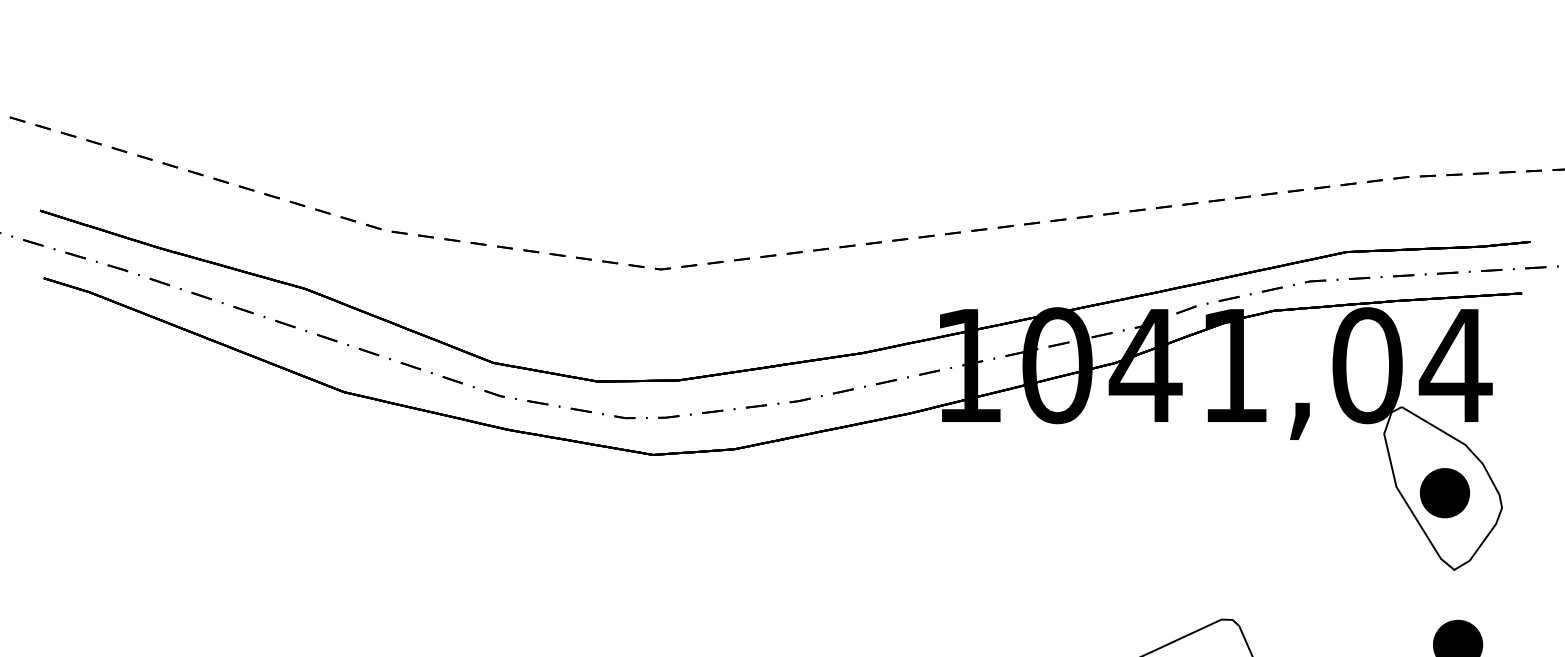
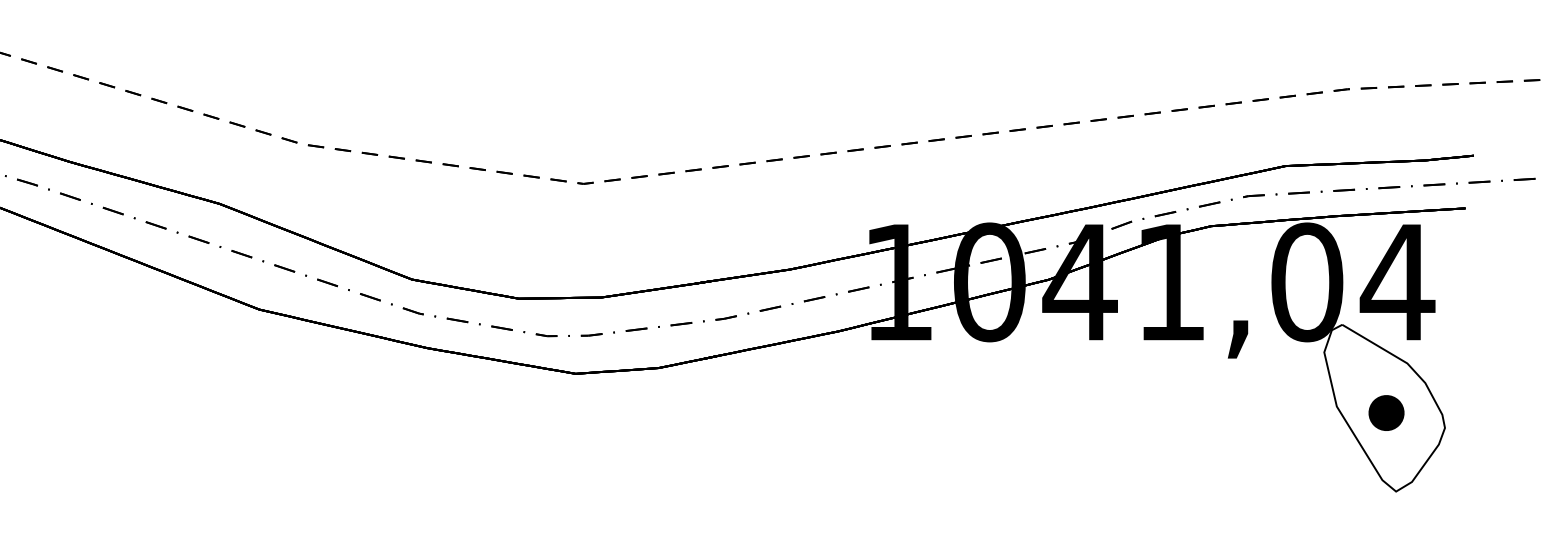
part: (1444, 493) -> (1386, 413), size x0.7

